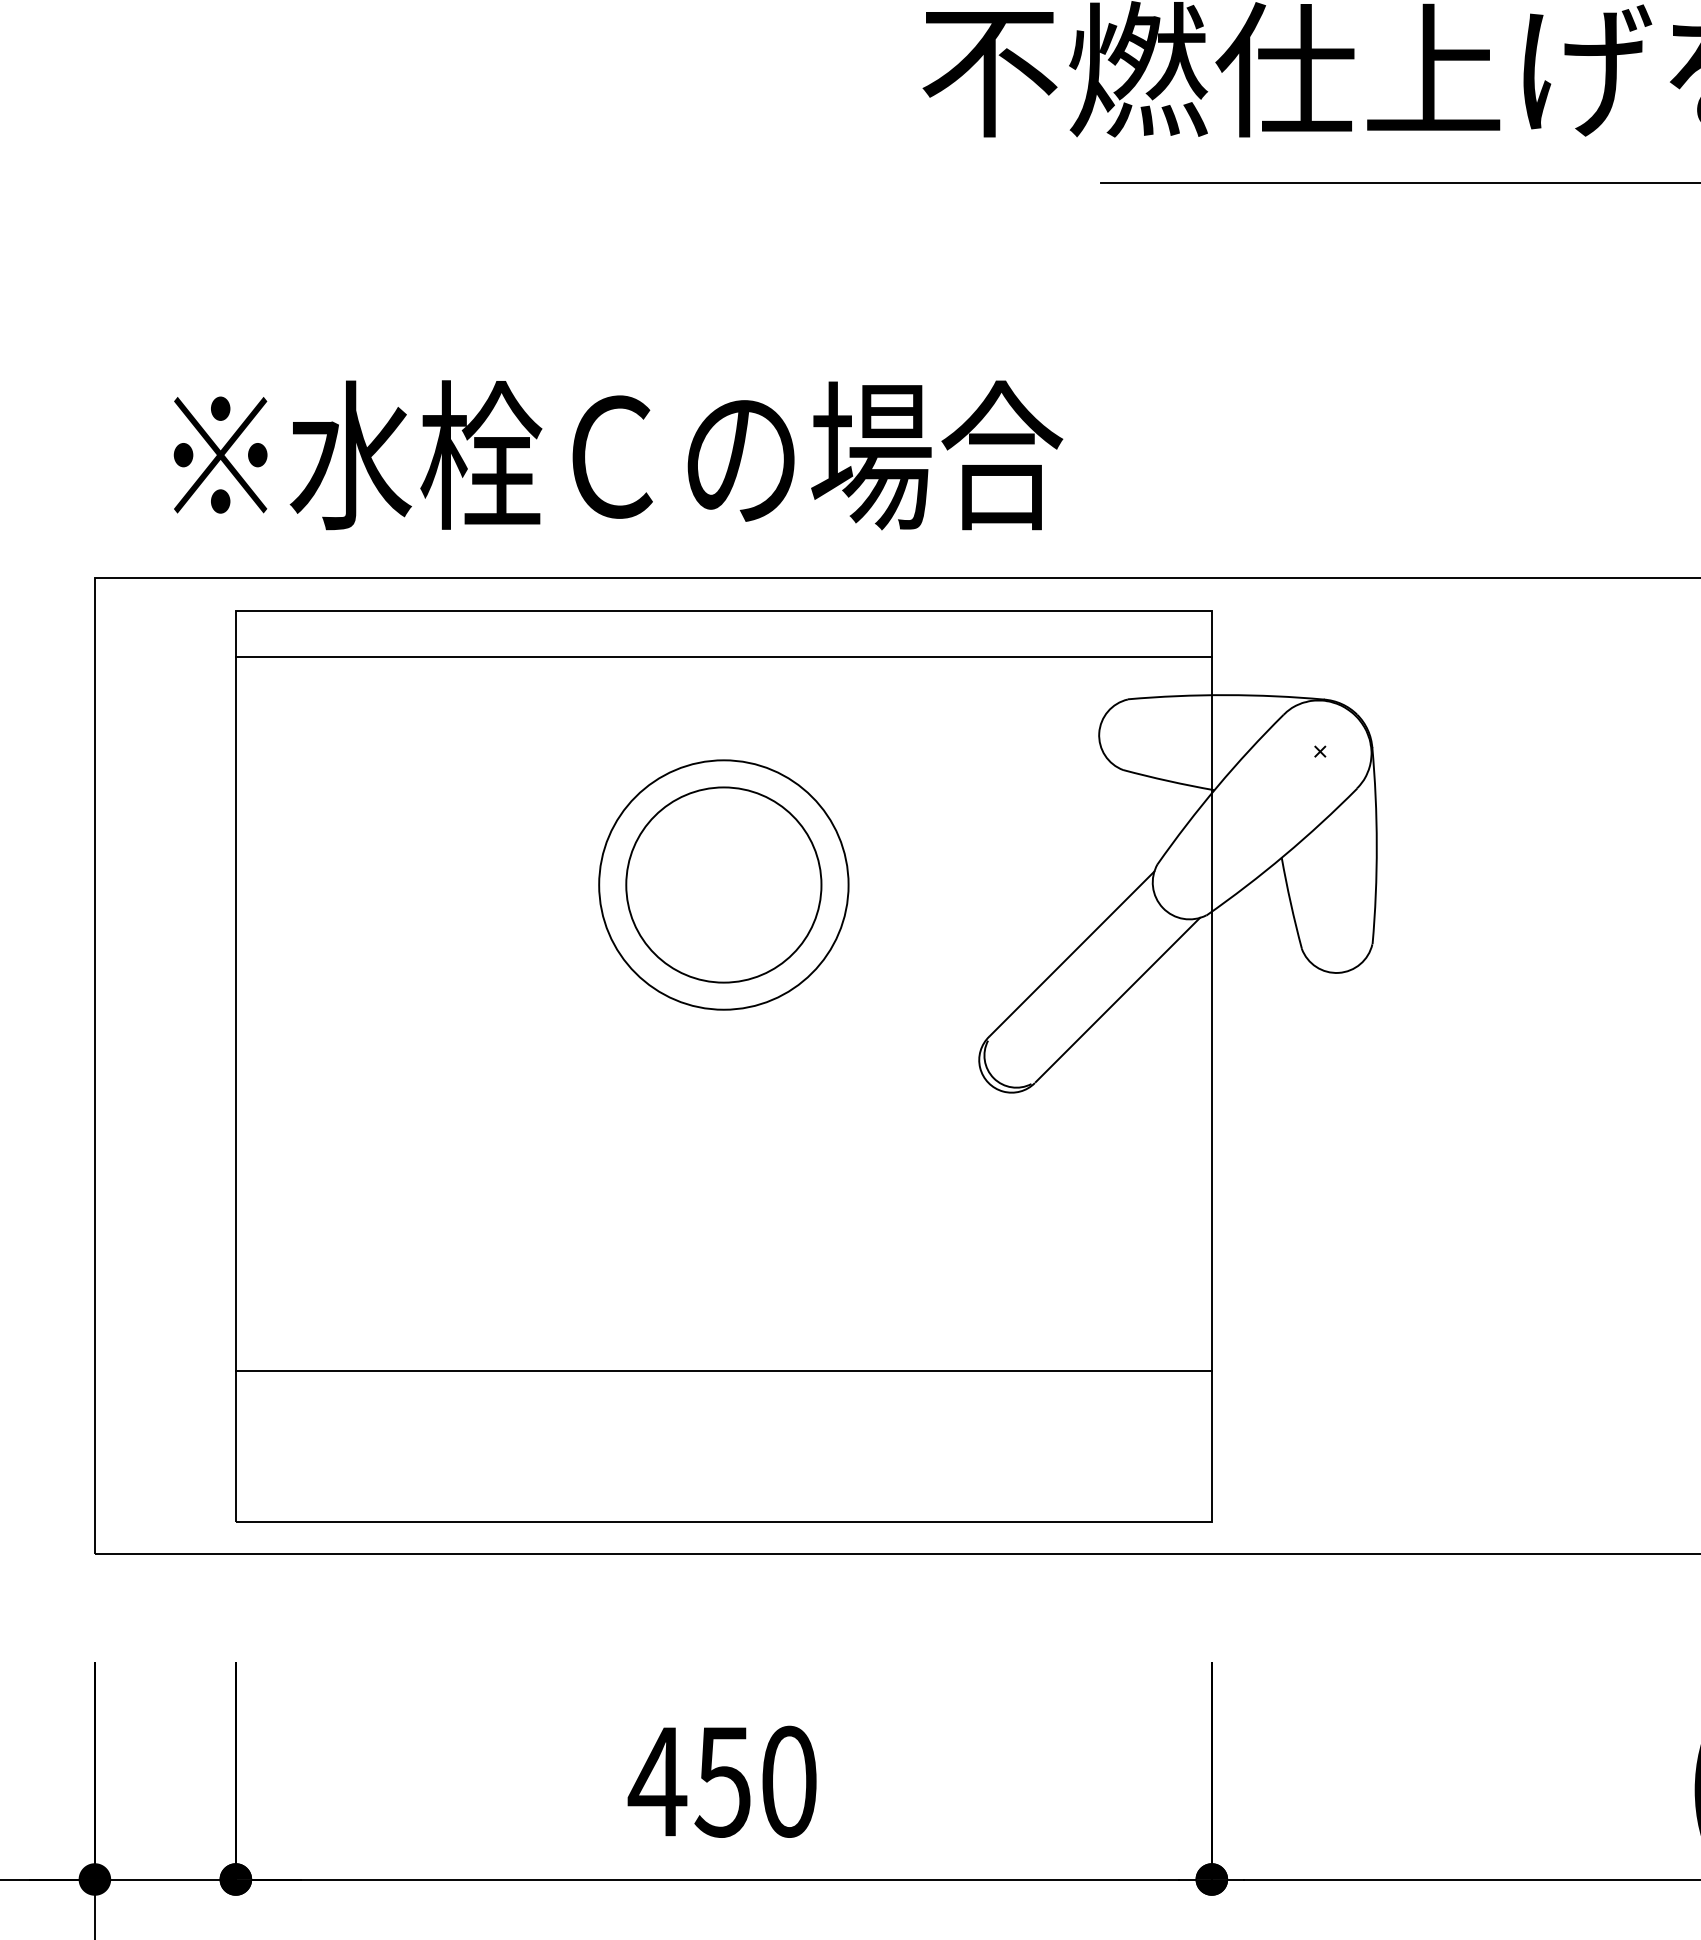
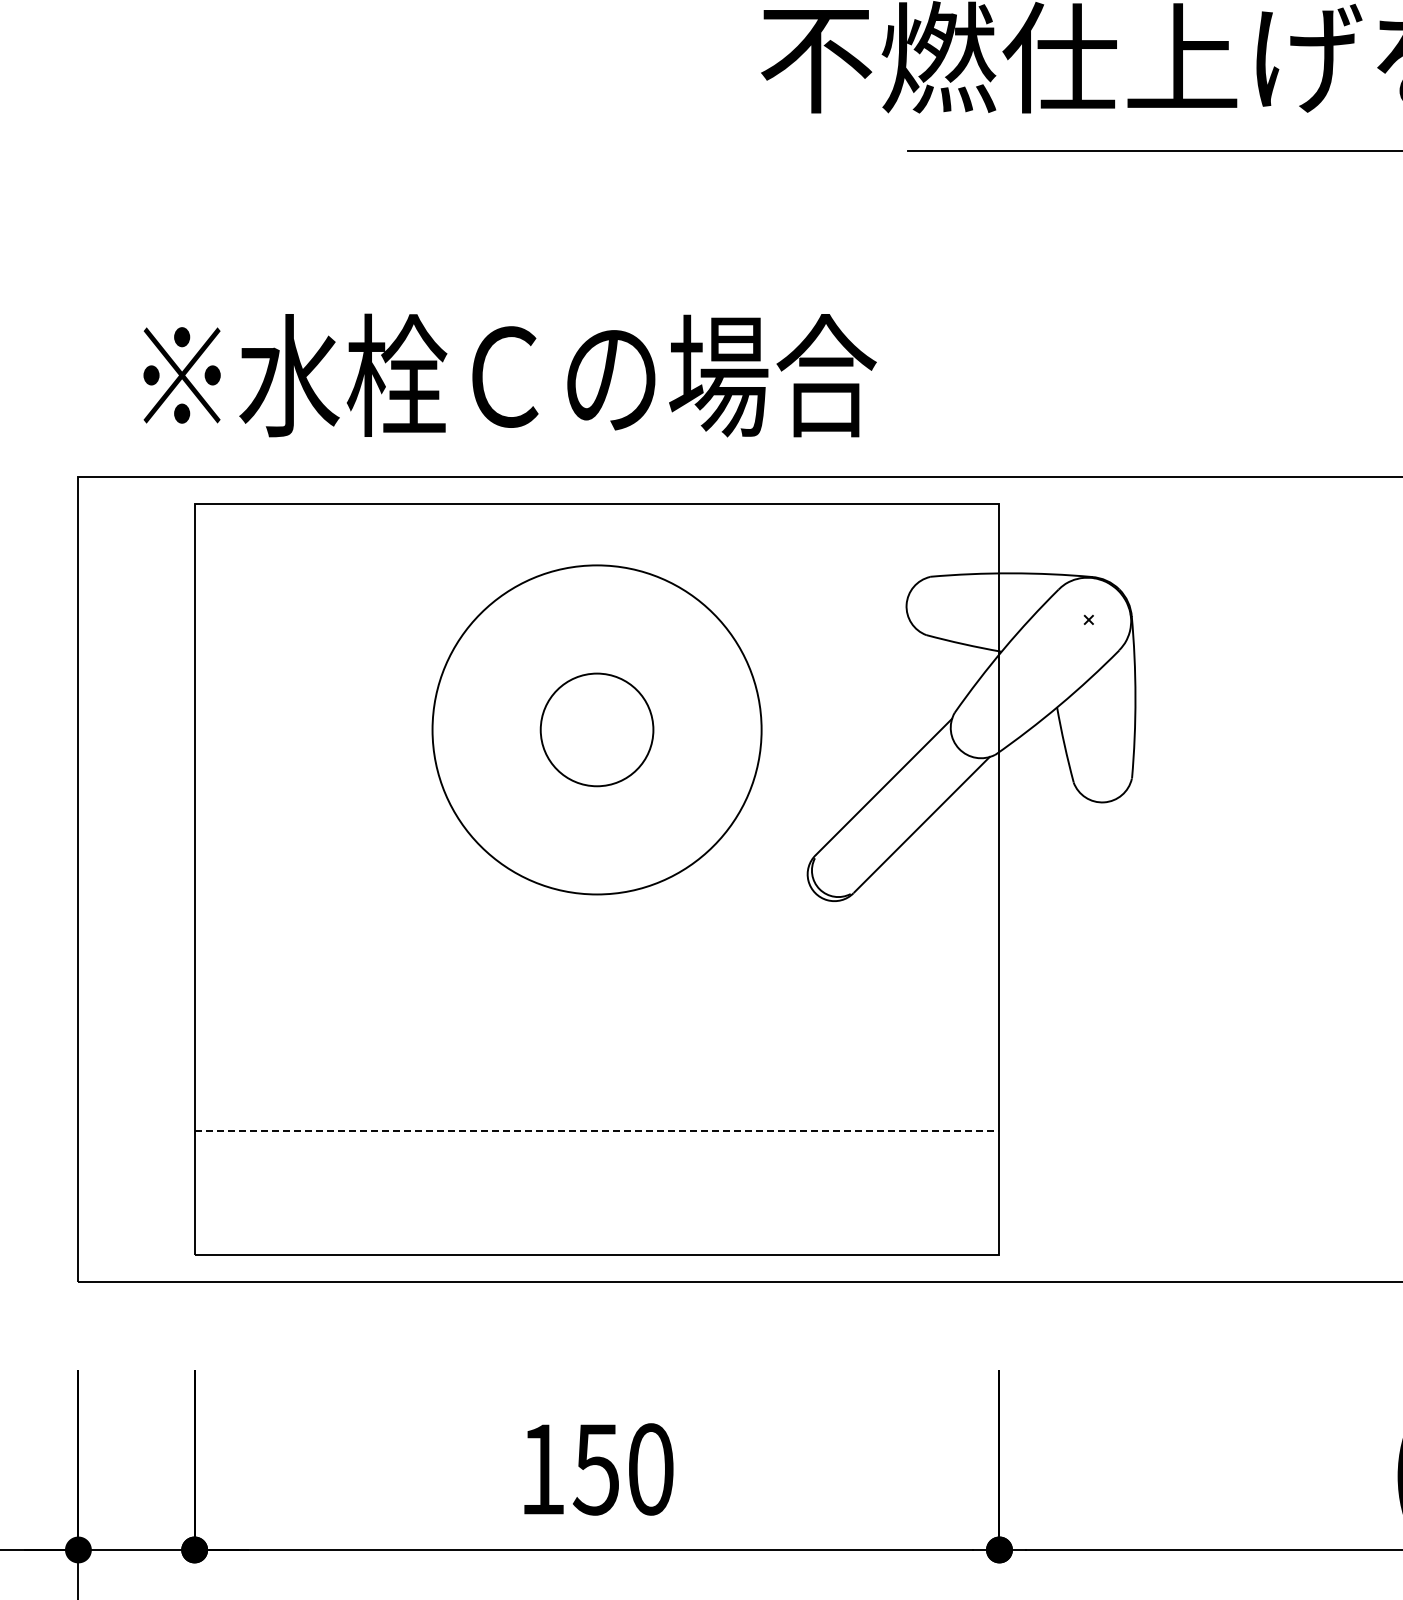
line: (723, 656) -> (596, 541), removed
circle: (723, 884) -> (596, 729), size x0.7
circle: (723, 884) -> (596, 729), size x1.6
line: (724, 1370) -> (597, 1130), solid -> dashed
text: (656, 1781) -> (541, 1469), 450 -> 150

